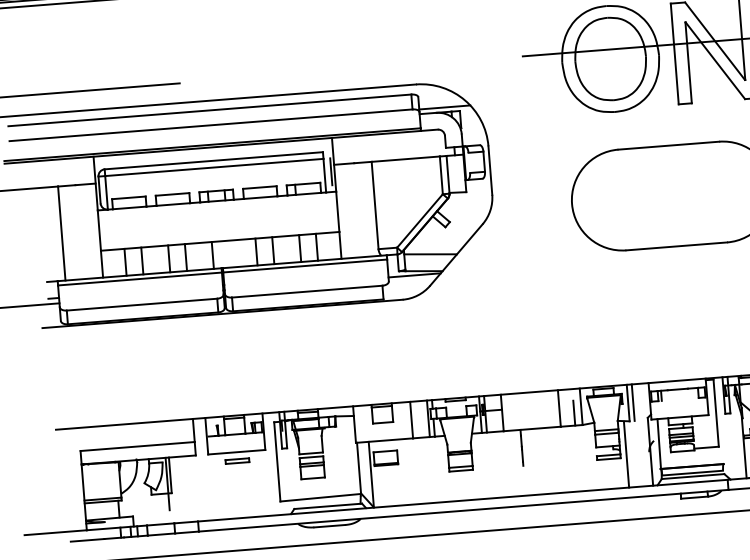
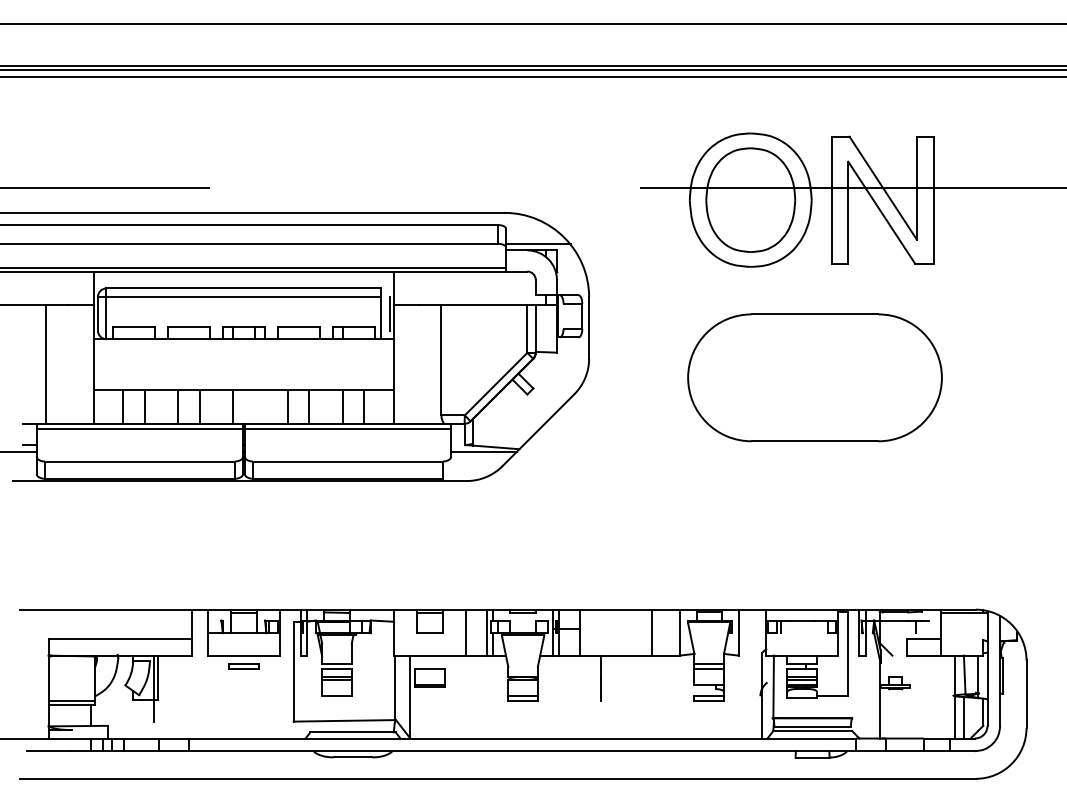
line: (430, 253) -> (506, 426), removed
line: (633, 402) -> (745, 632), removed
line: (574, 412) -> (670, 639), removed
line: (626, 454) -> (731, 696), removed

